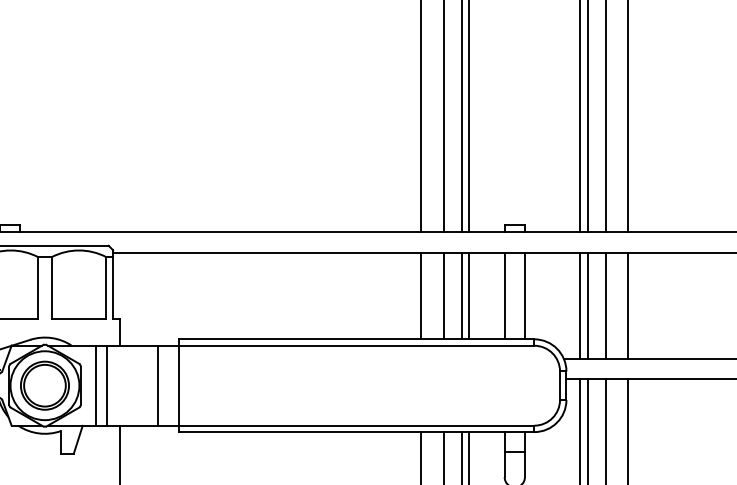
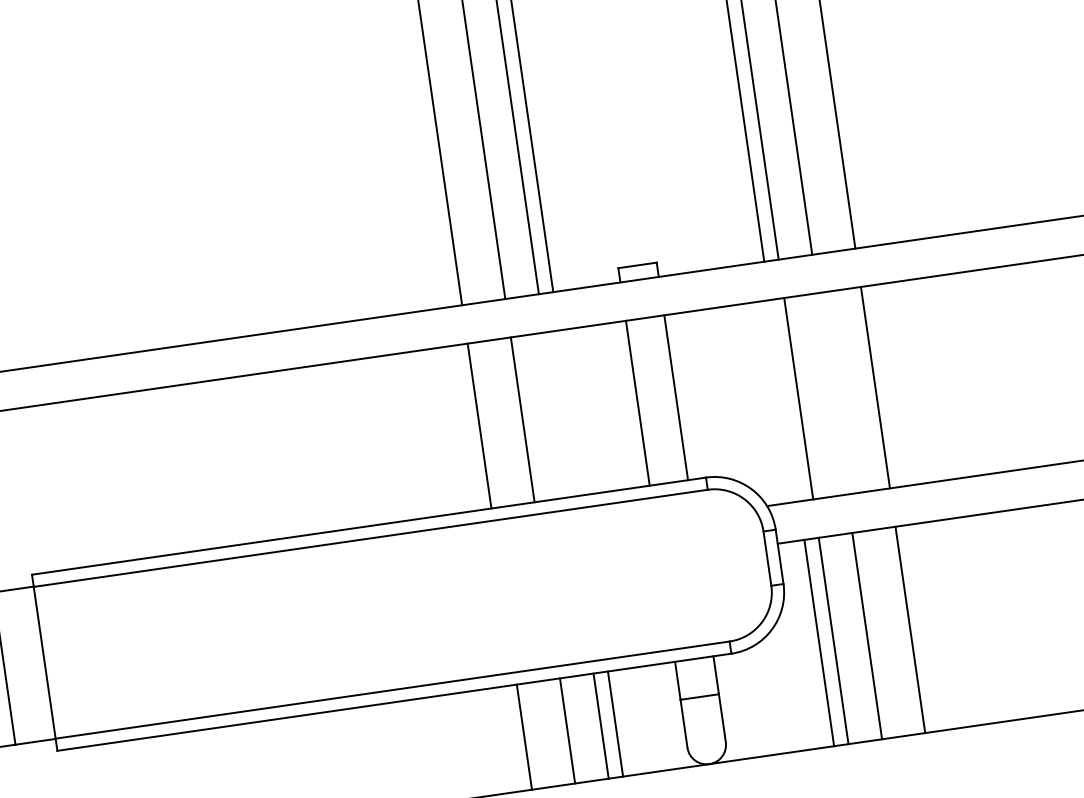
line: (461, 295) -> (555, 414), removed
line: (469, 295) -> (570, 412), removed
line: (580, 305) -> (784, 400), removed
line: (605, 305) -> (831, 393), removed

